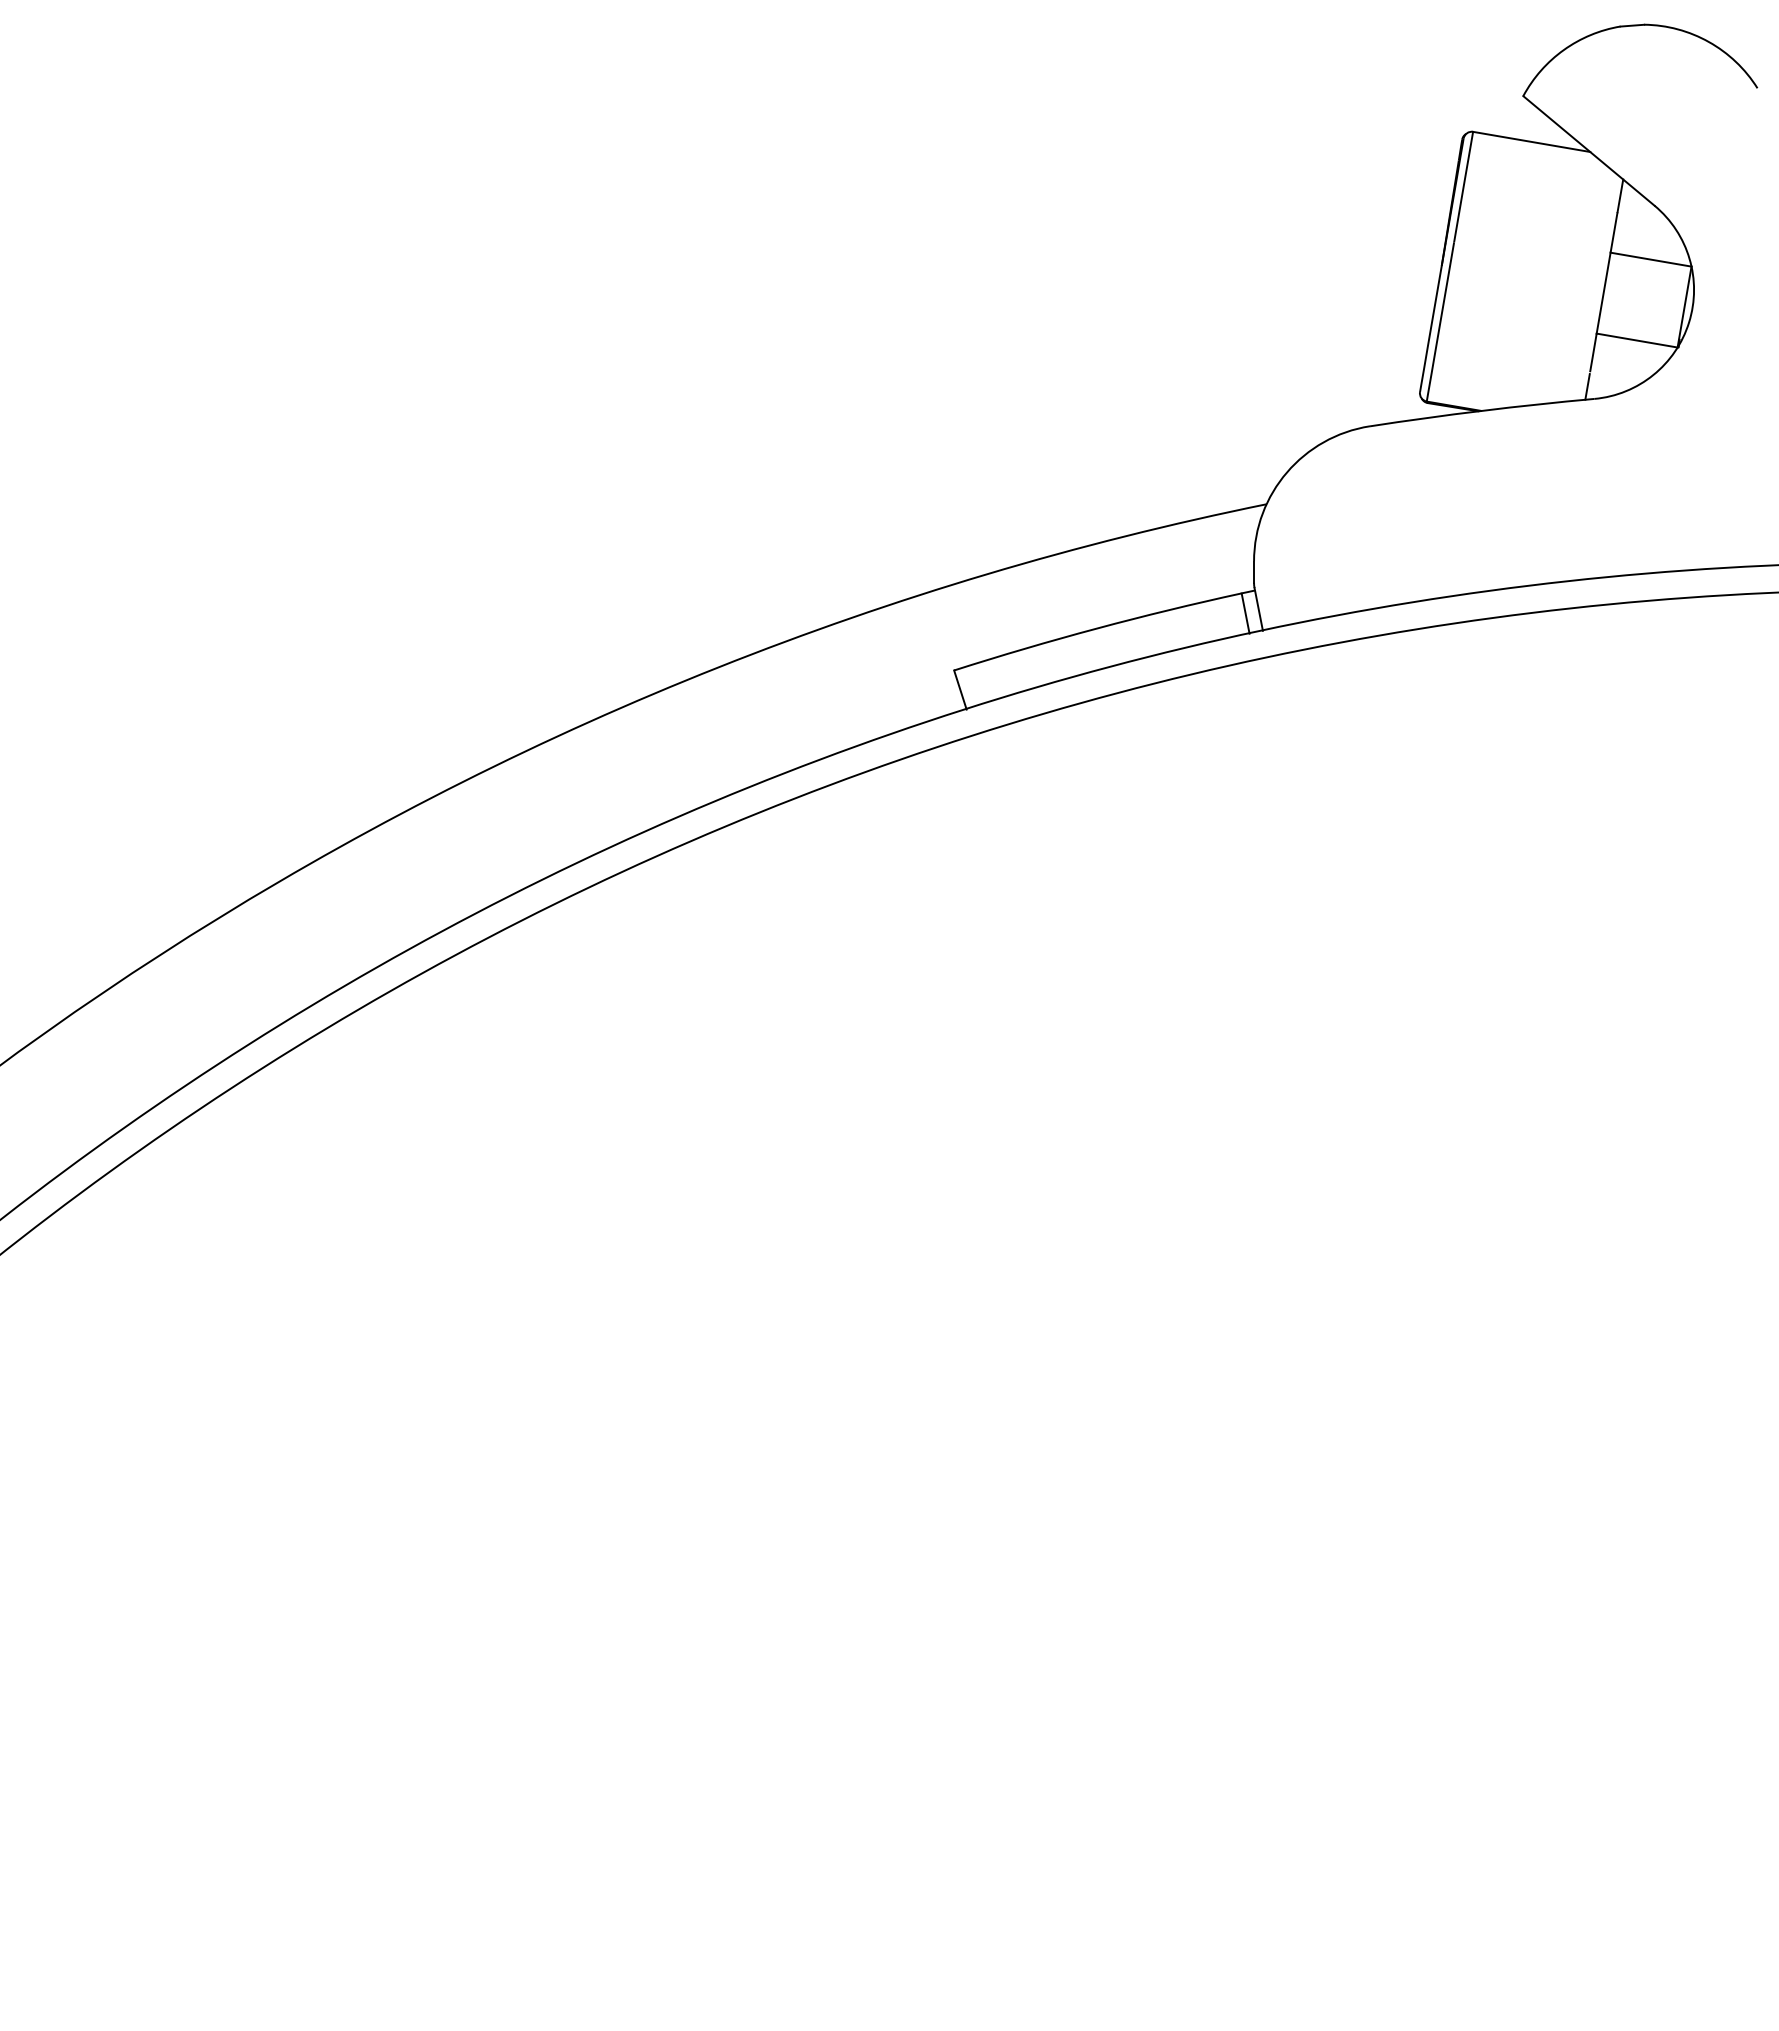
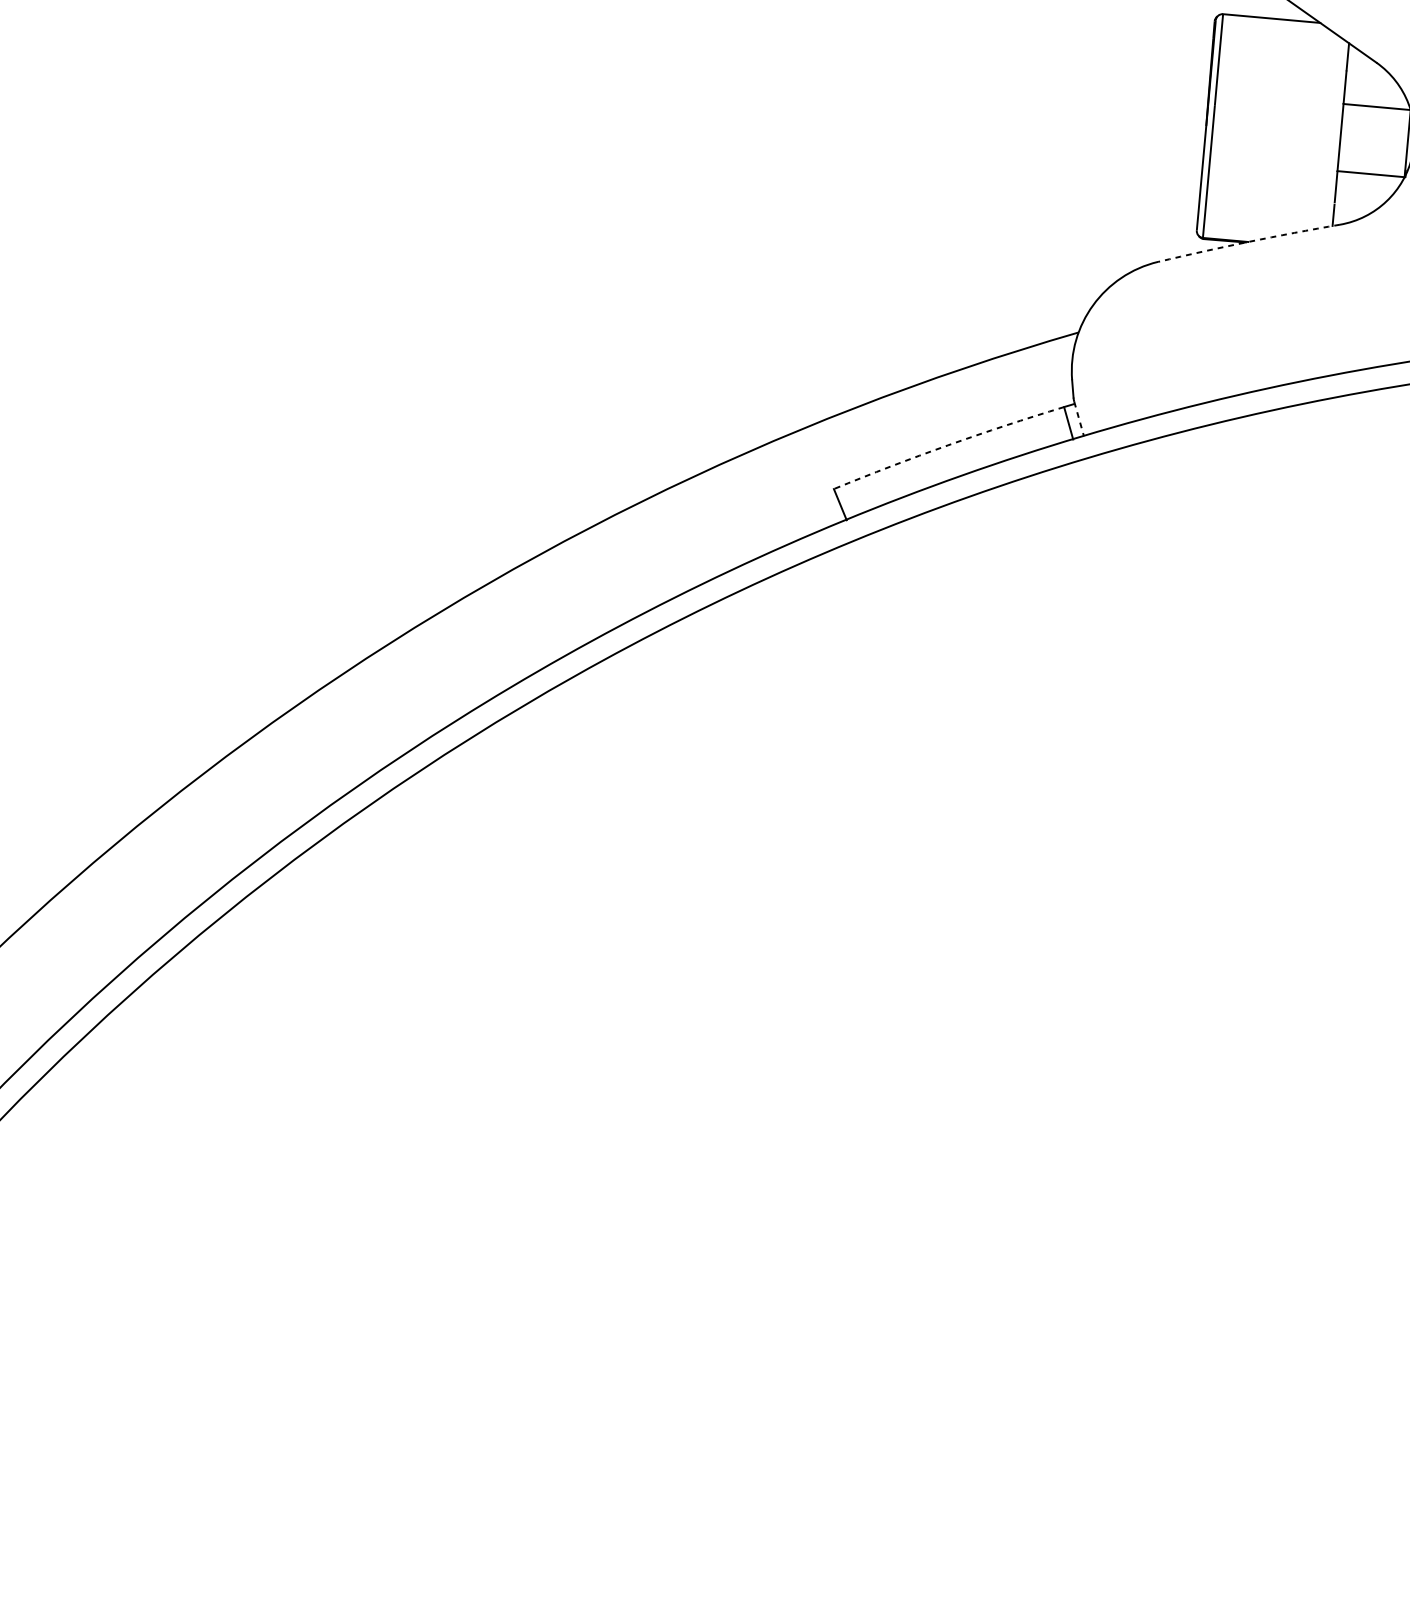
arc: (1482, 410) -> (1249, 241), solid -> dashed
line: (1258, 609) -> (1078, 419), solid -> dashed
arc: (1096, 628) -> (947, 445), solid -> dashed

